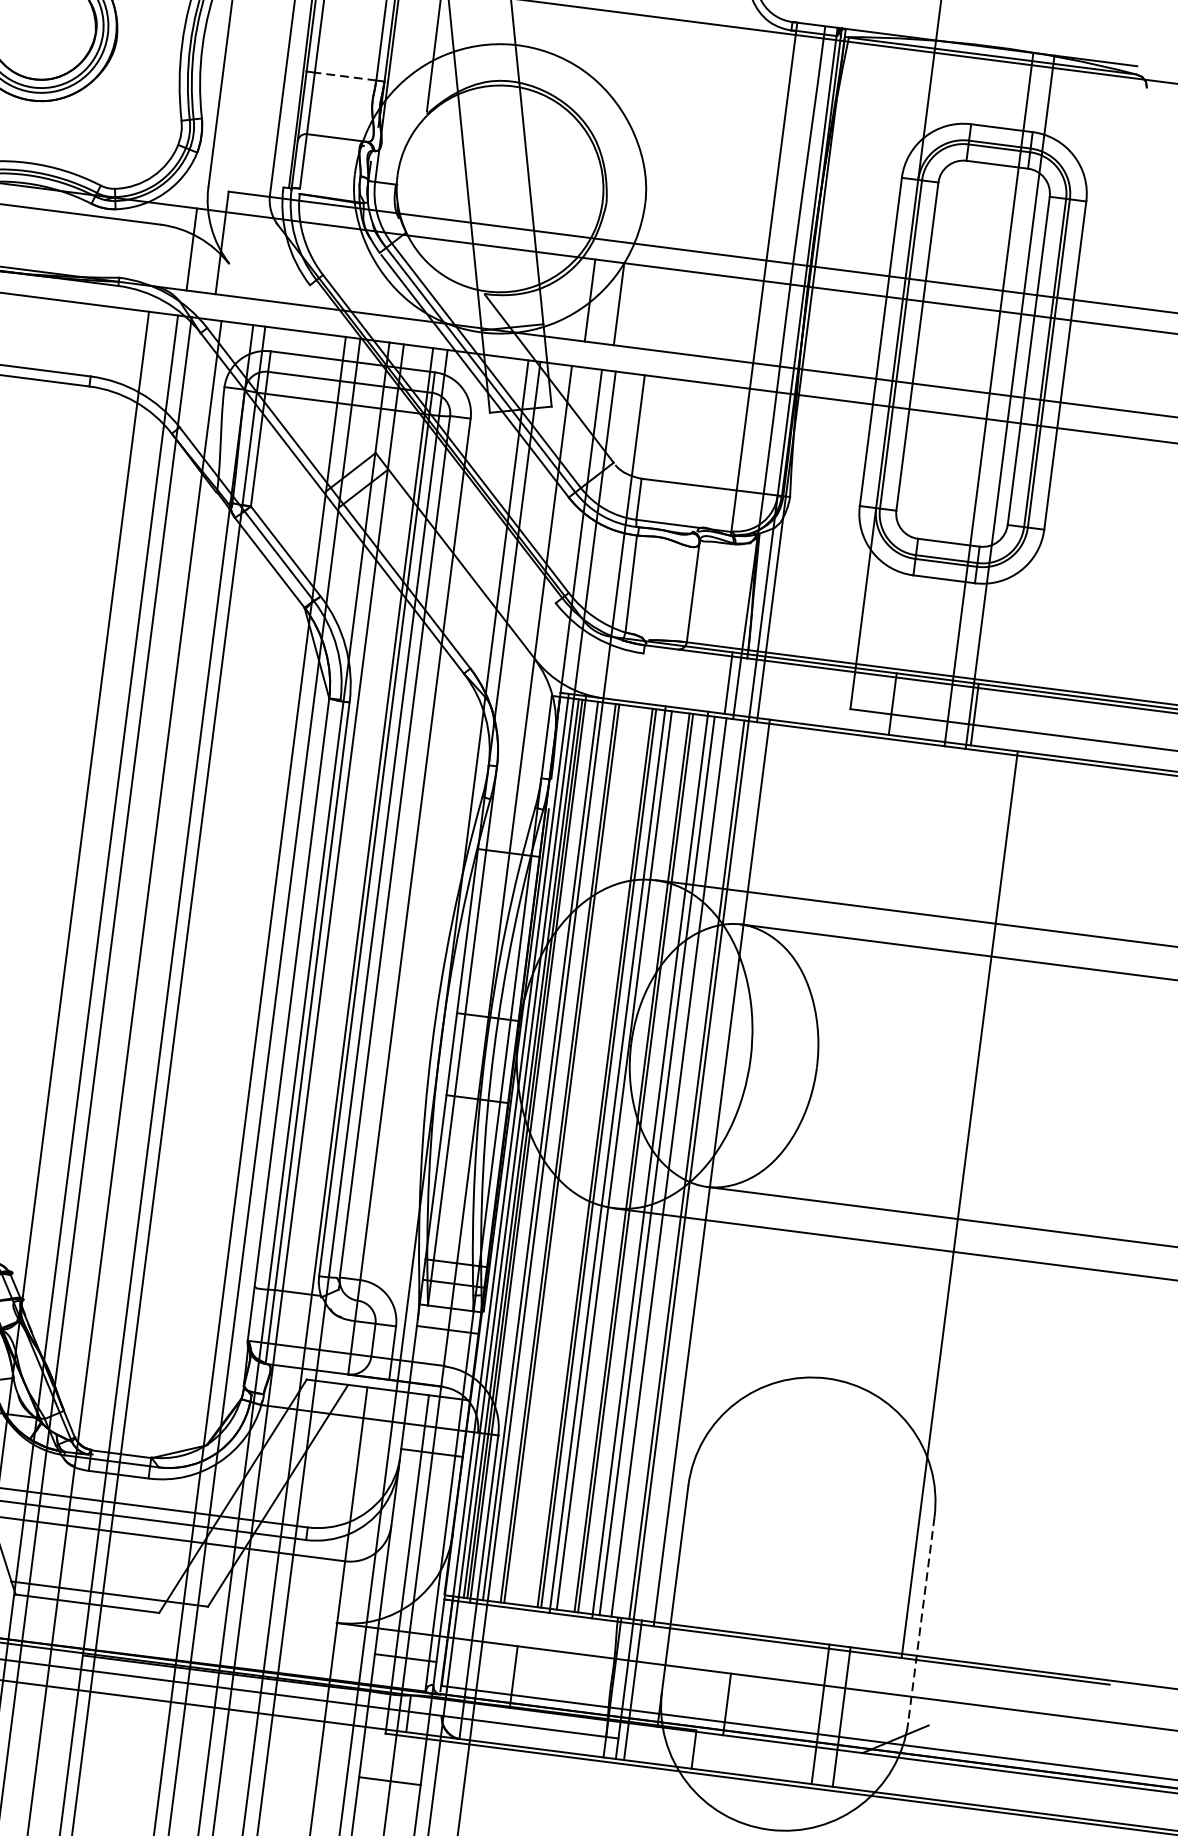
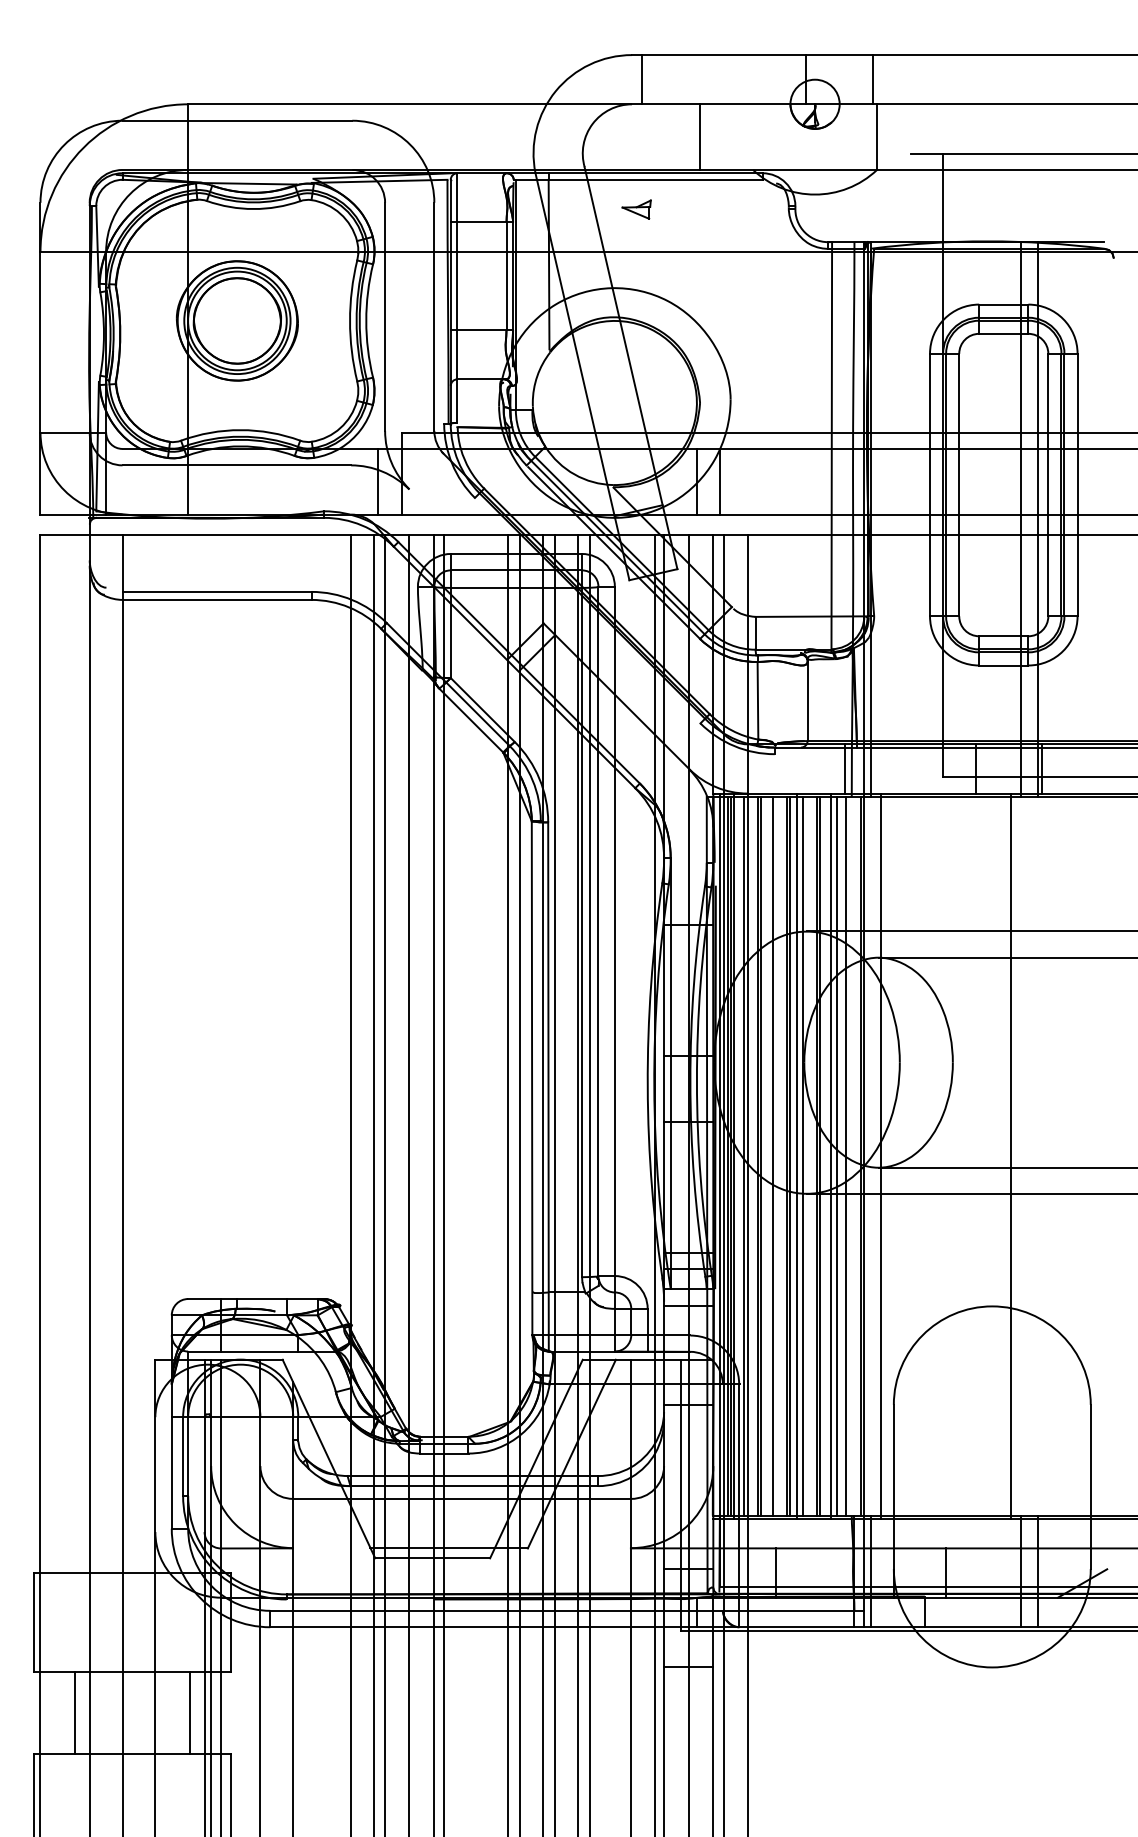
line: (345, 76) -> (481, 330), dashed -> solid
line: (577, 1154) -> (773, 1155), added
line: (960, 1203) -> (1011, 1155), moved
line: (920, 1620) -> (1090, 1487), dashed -> solid

